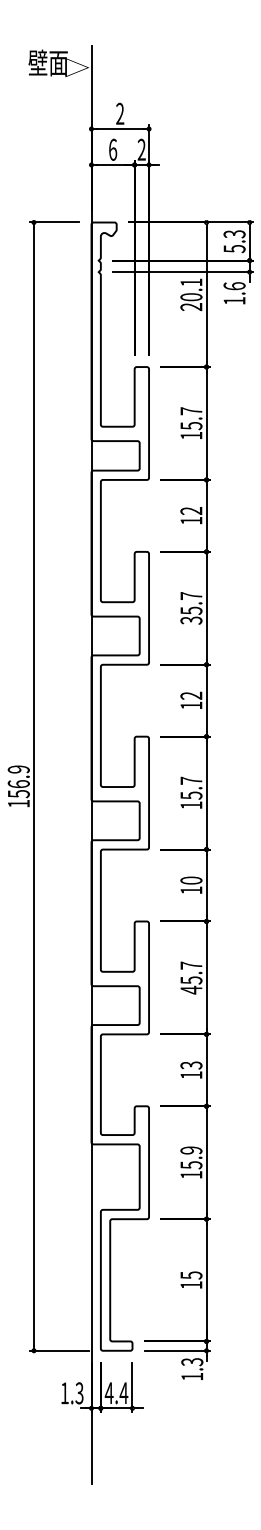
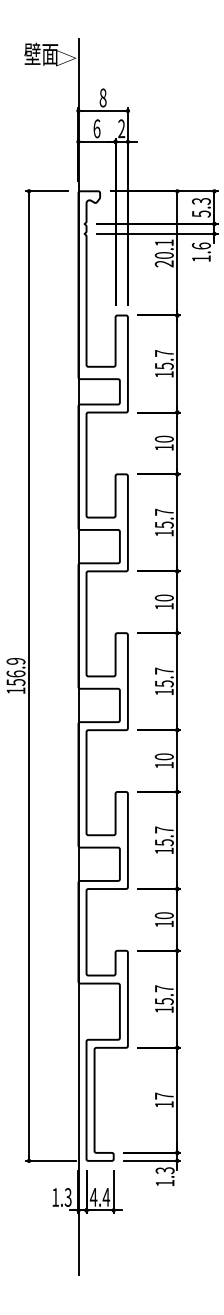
text: (120, 113) -> (103, 97), 2 -> 8
text: (191, 511) -> (164, 439), 12 -> 10
text: (191, 620) -> (164, 533), 35.7 -> 15.7
text: (191, 695) -> (164, 597), 12 -> 10
text: (191, 989) -> (164, 850), 45.7 -> 15.7
text: (191, 1065) -> (164, 915), 13 -> 10
text: (191, 1150) -> (164, 988), 15.9 -> 15.7
text: (191, 1275) -> (164, 1096), 15 -> 17

